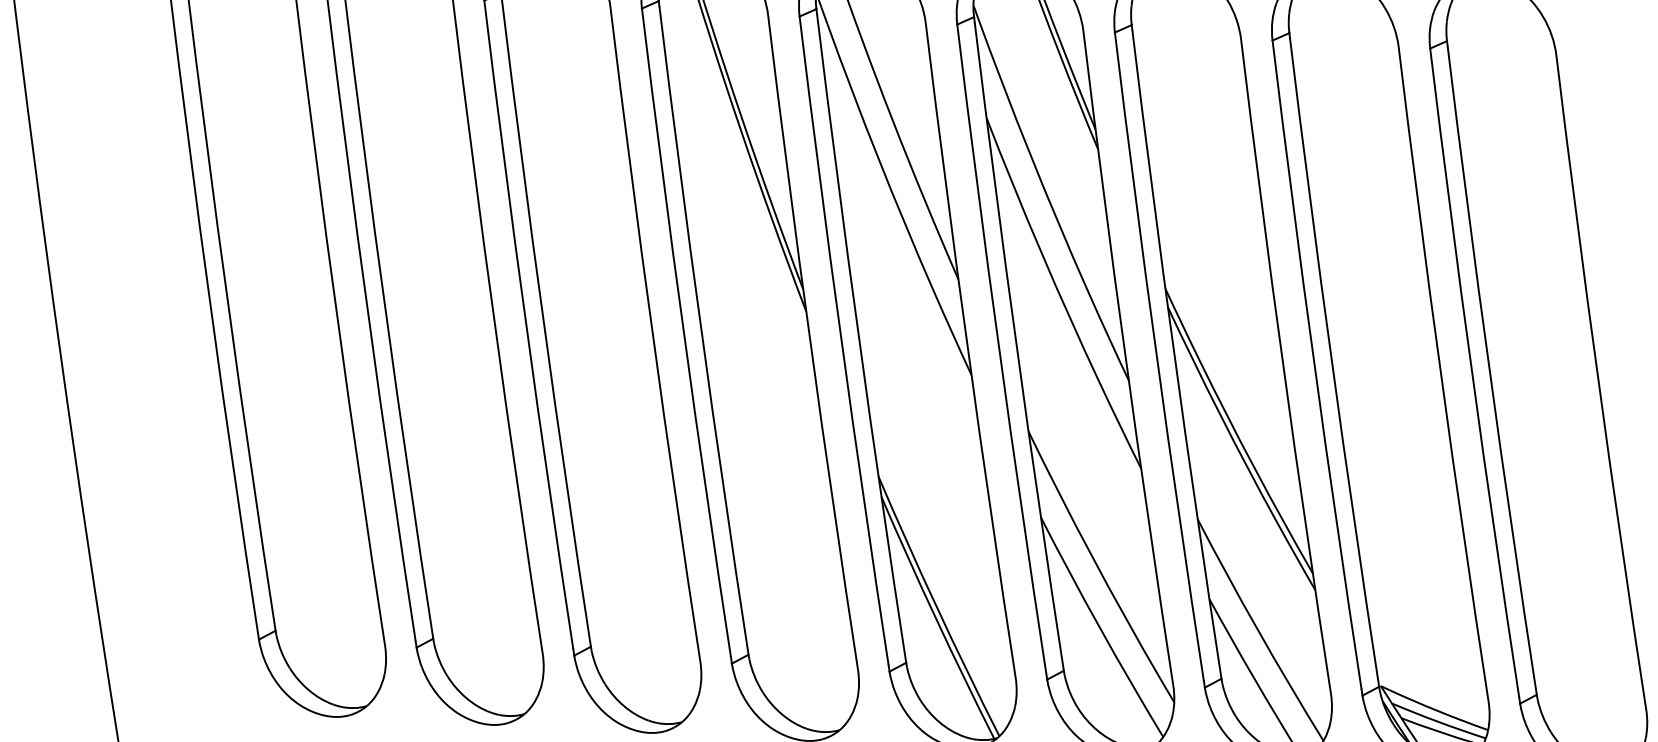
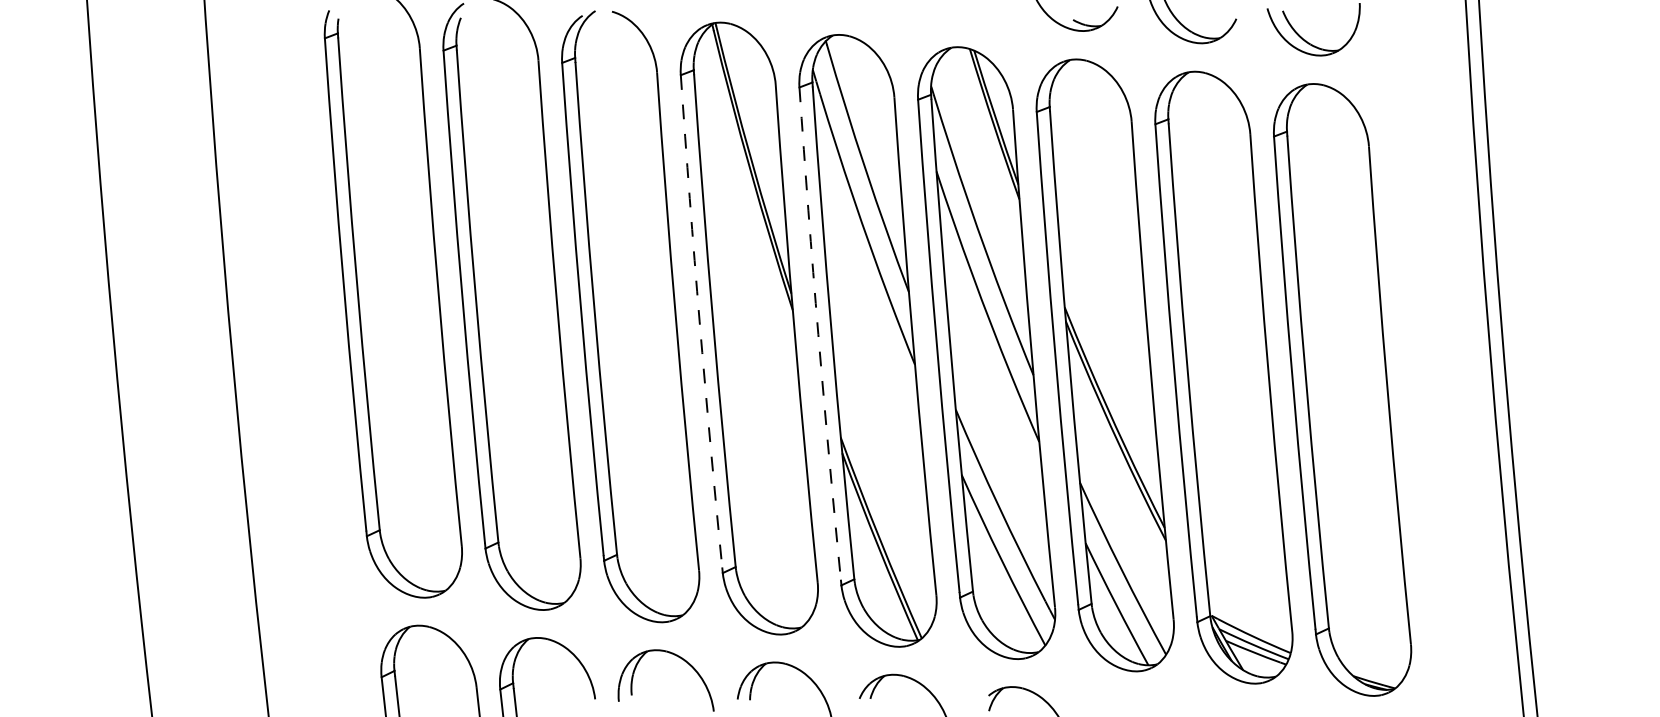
arc: (683, 332) -> (699, 321), solid -> dashed
arc: (841, 341) -> (818, 334), solid -> dashed

